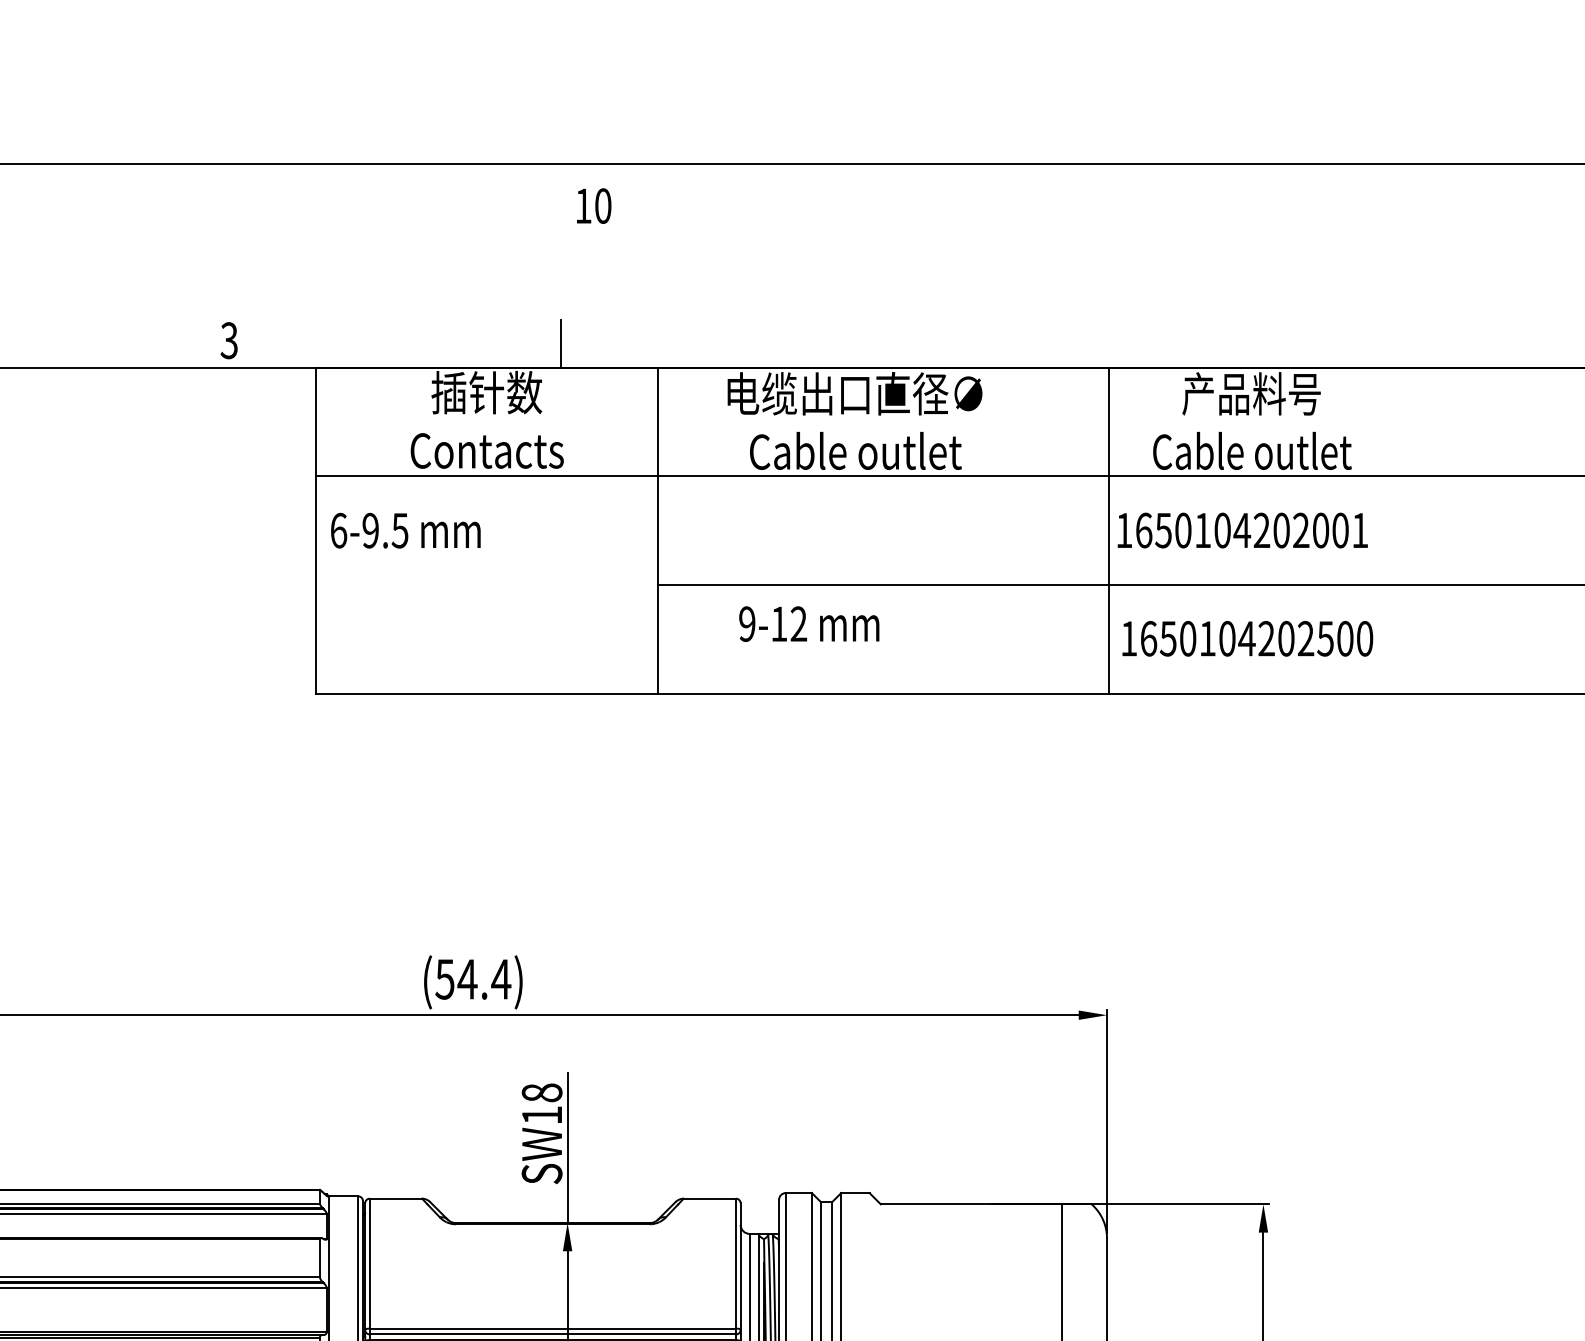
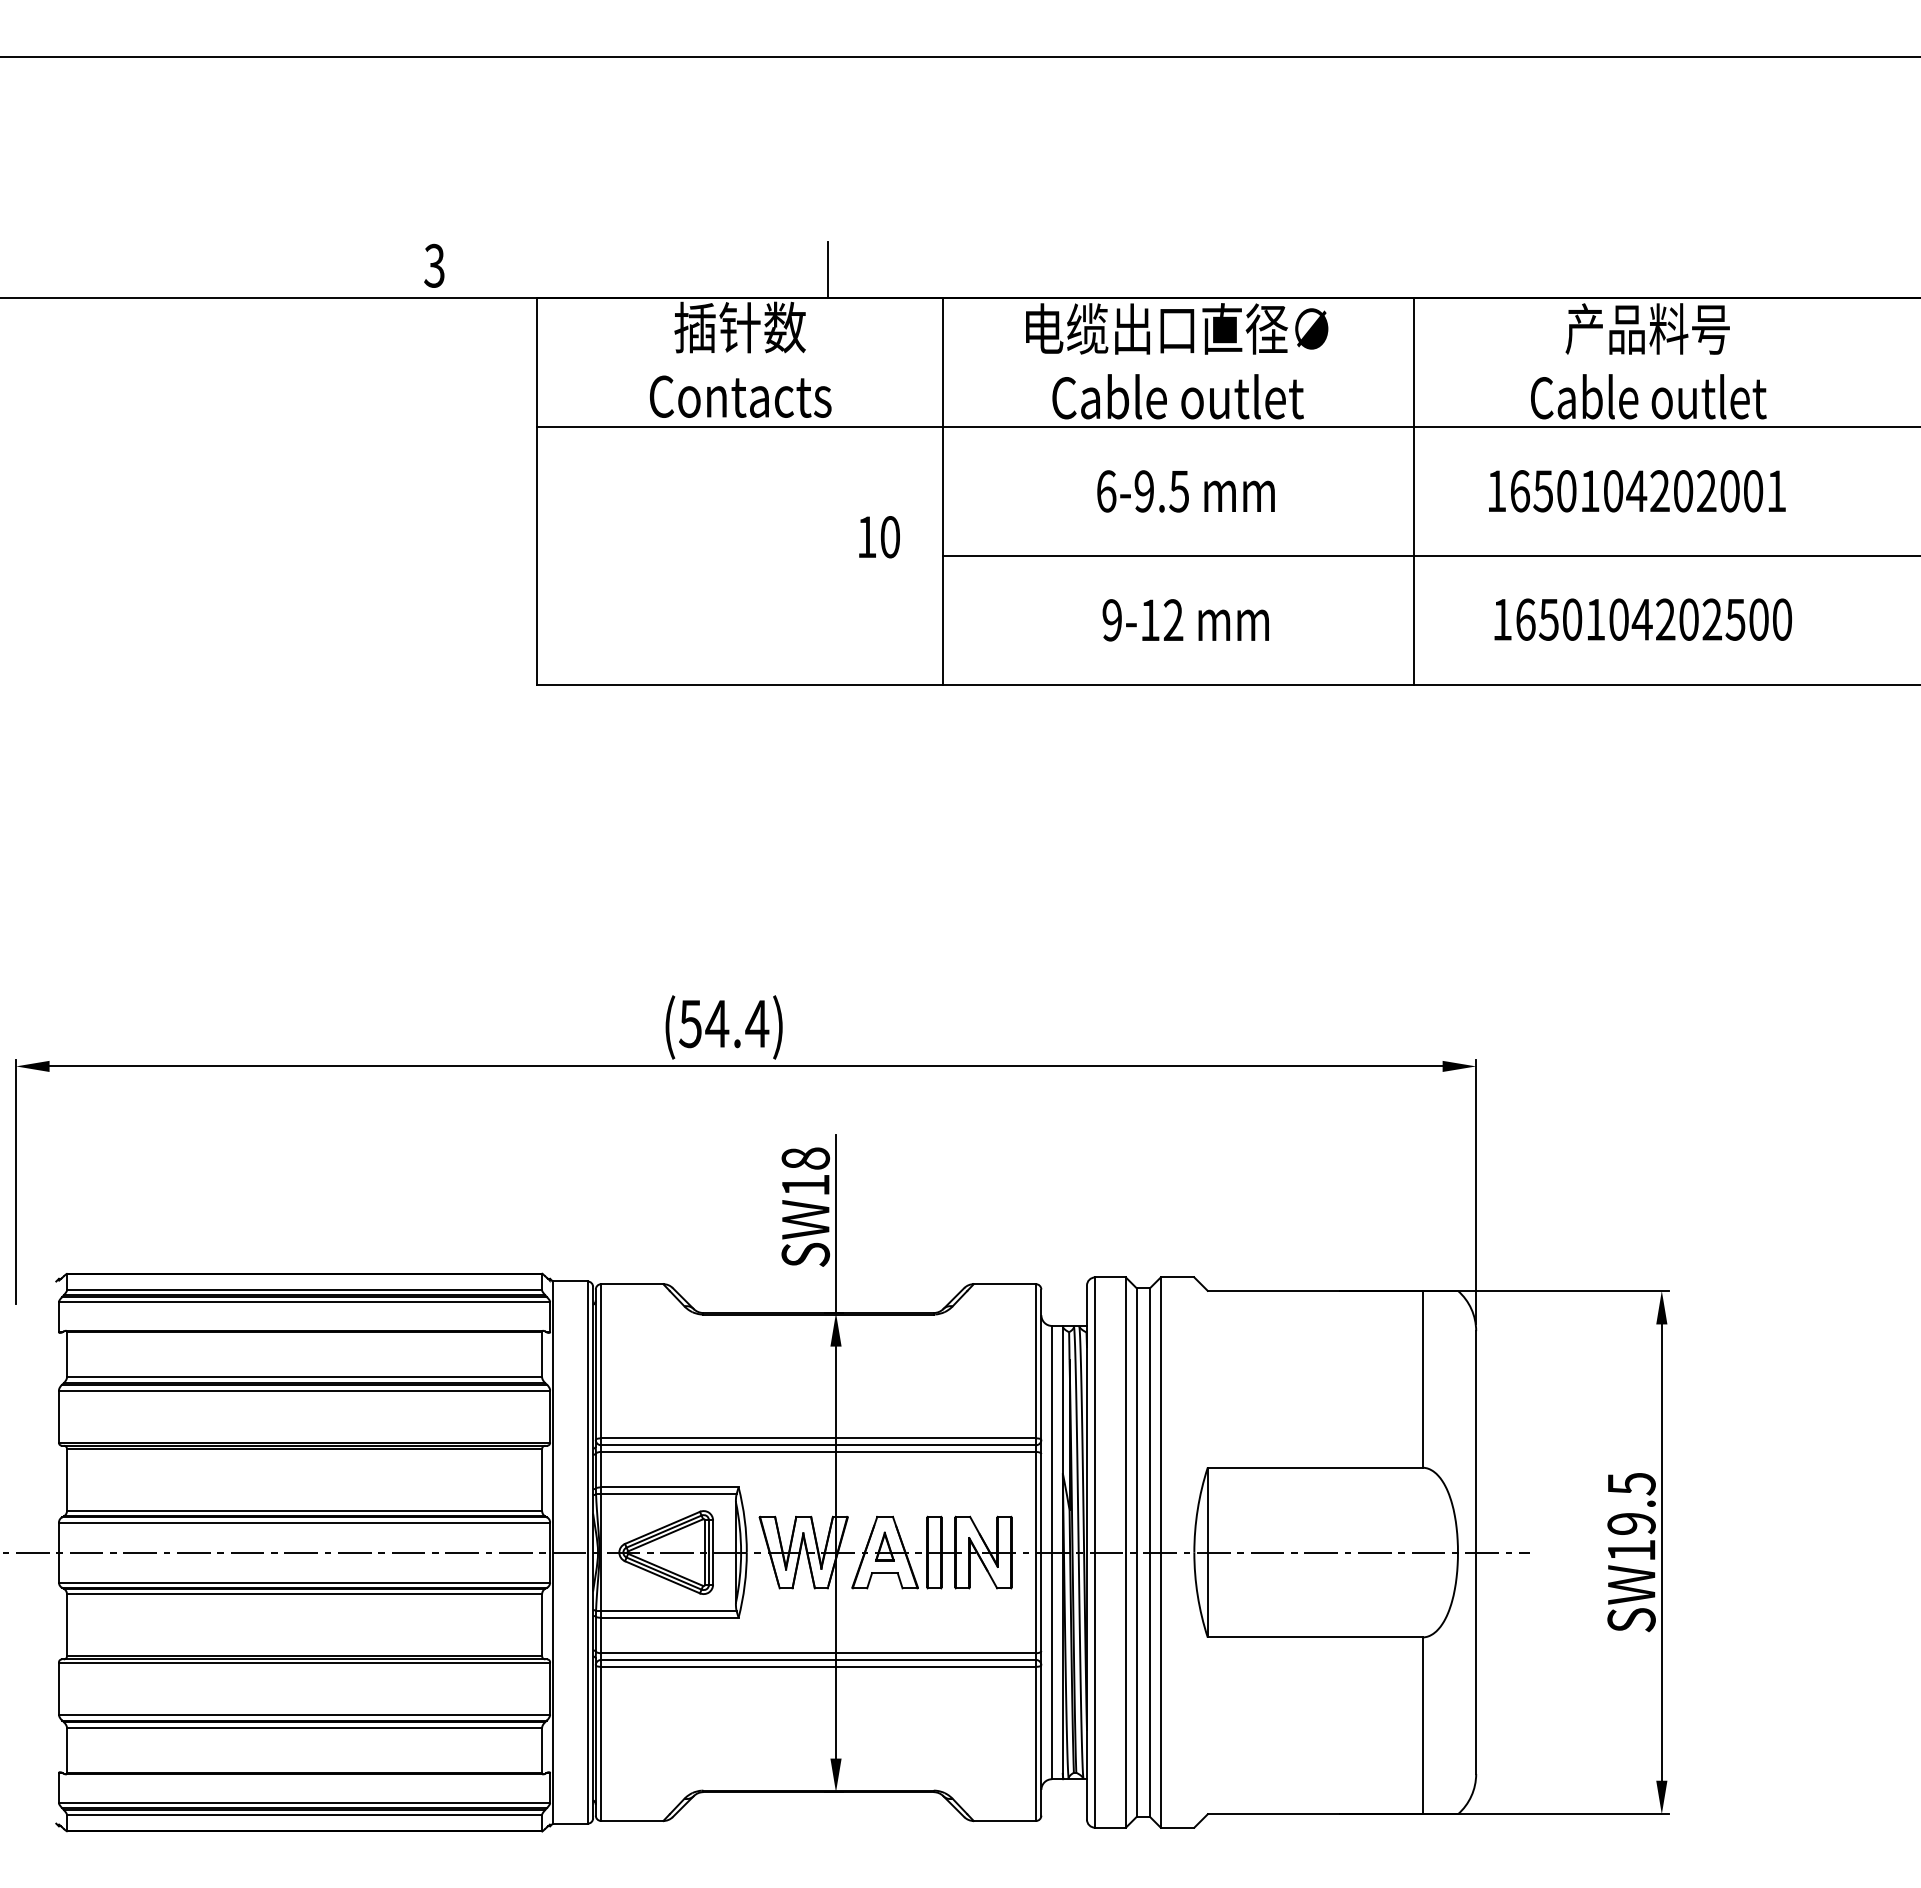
text: (594, 206) -> (879, 537), moved
text: (405, 530) -> (1185, 491), moved
line: (1109, 530) -> (1414, 491), moved
text: (808, 624) -> (1185, 620), moved

